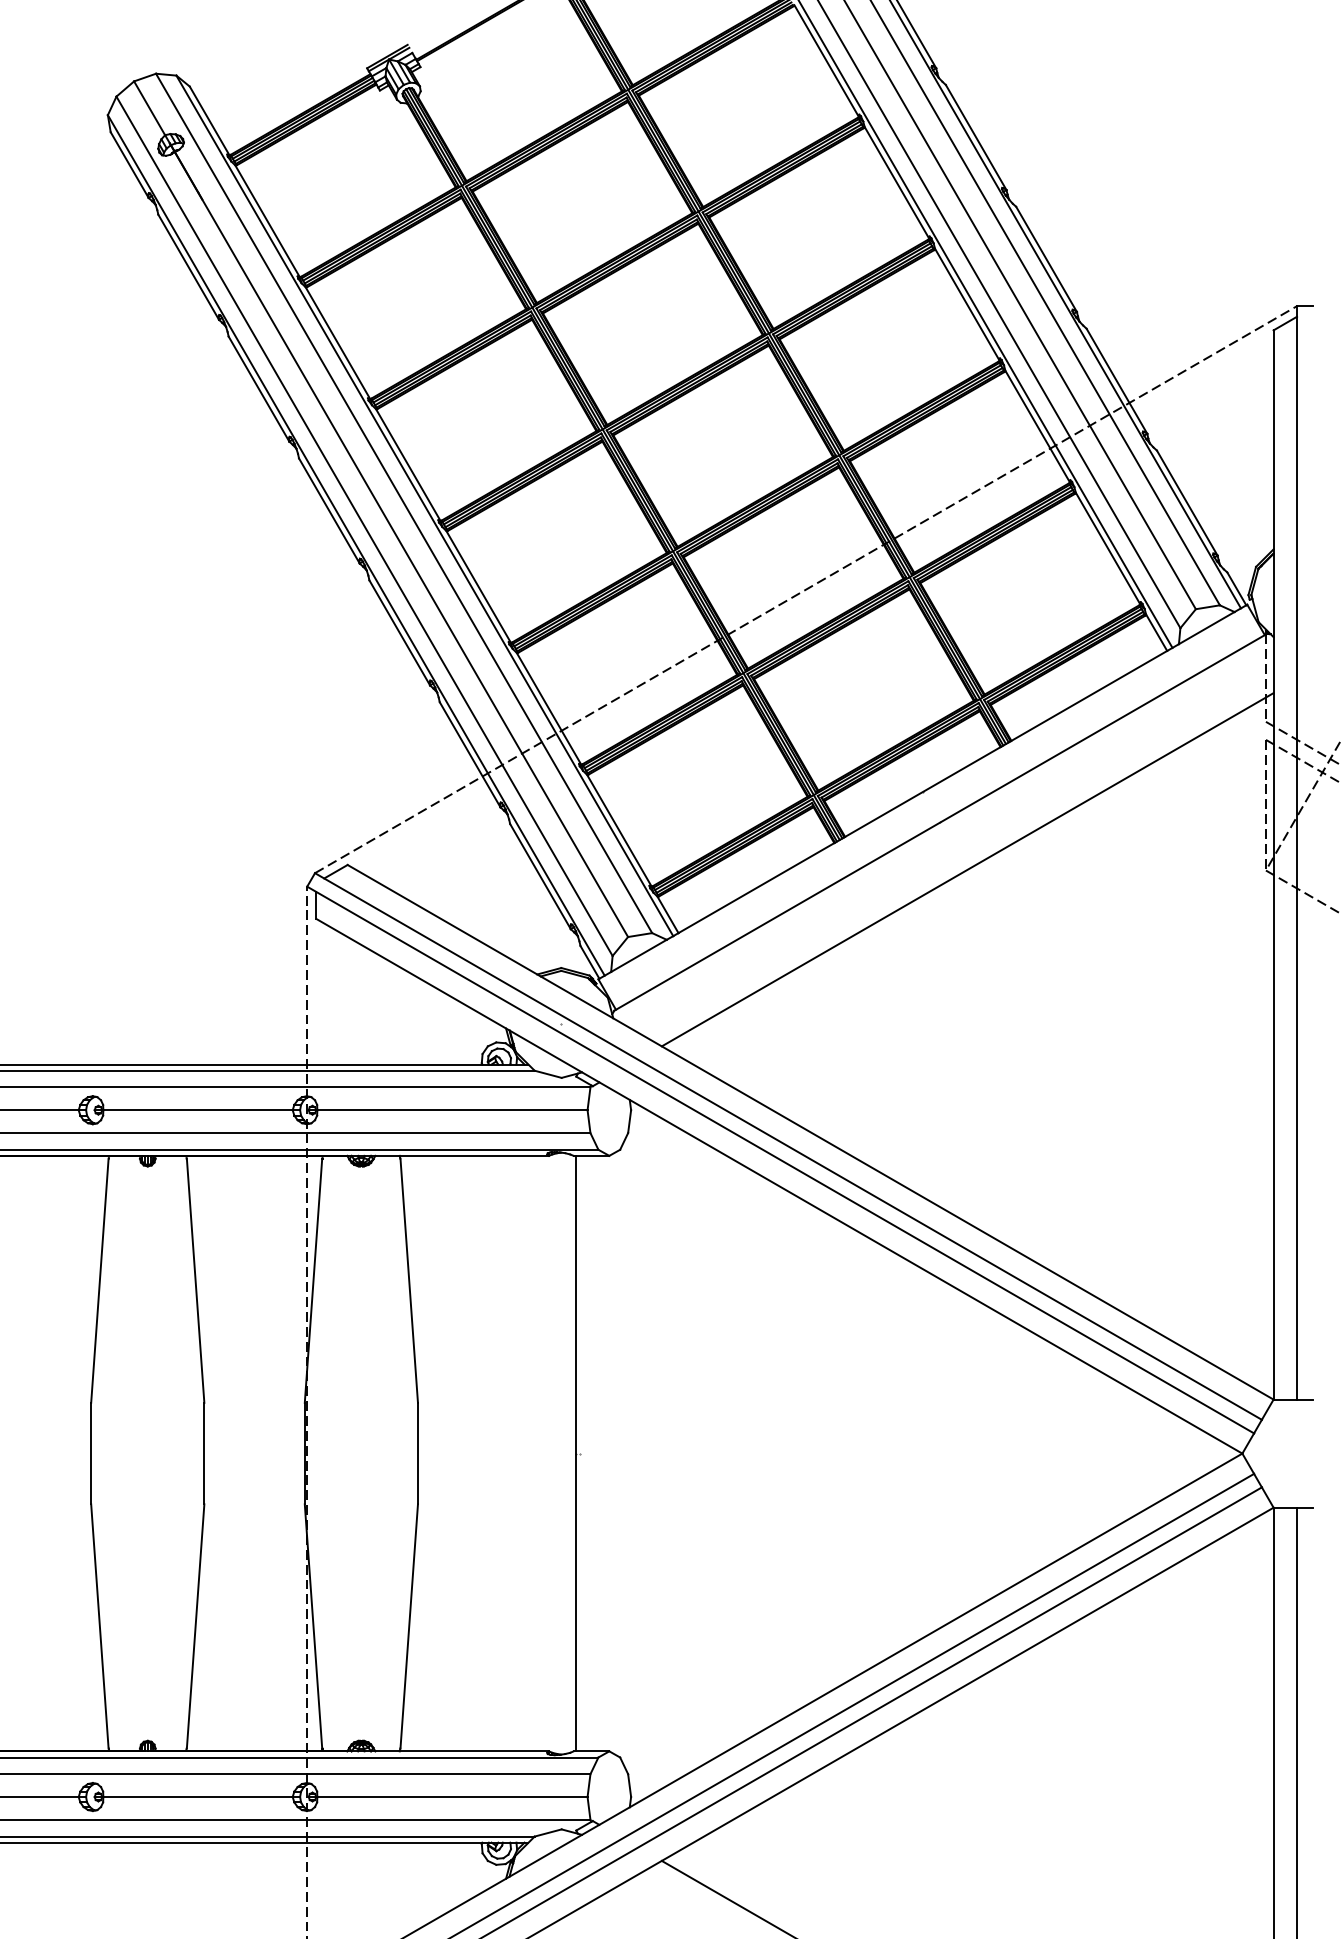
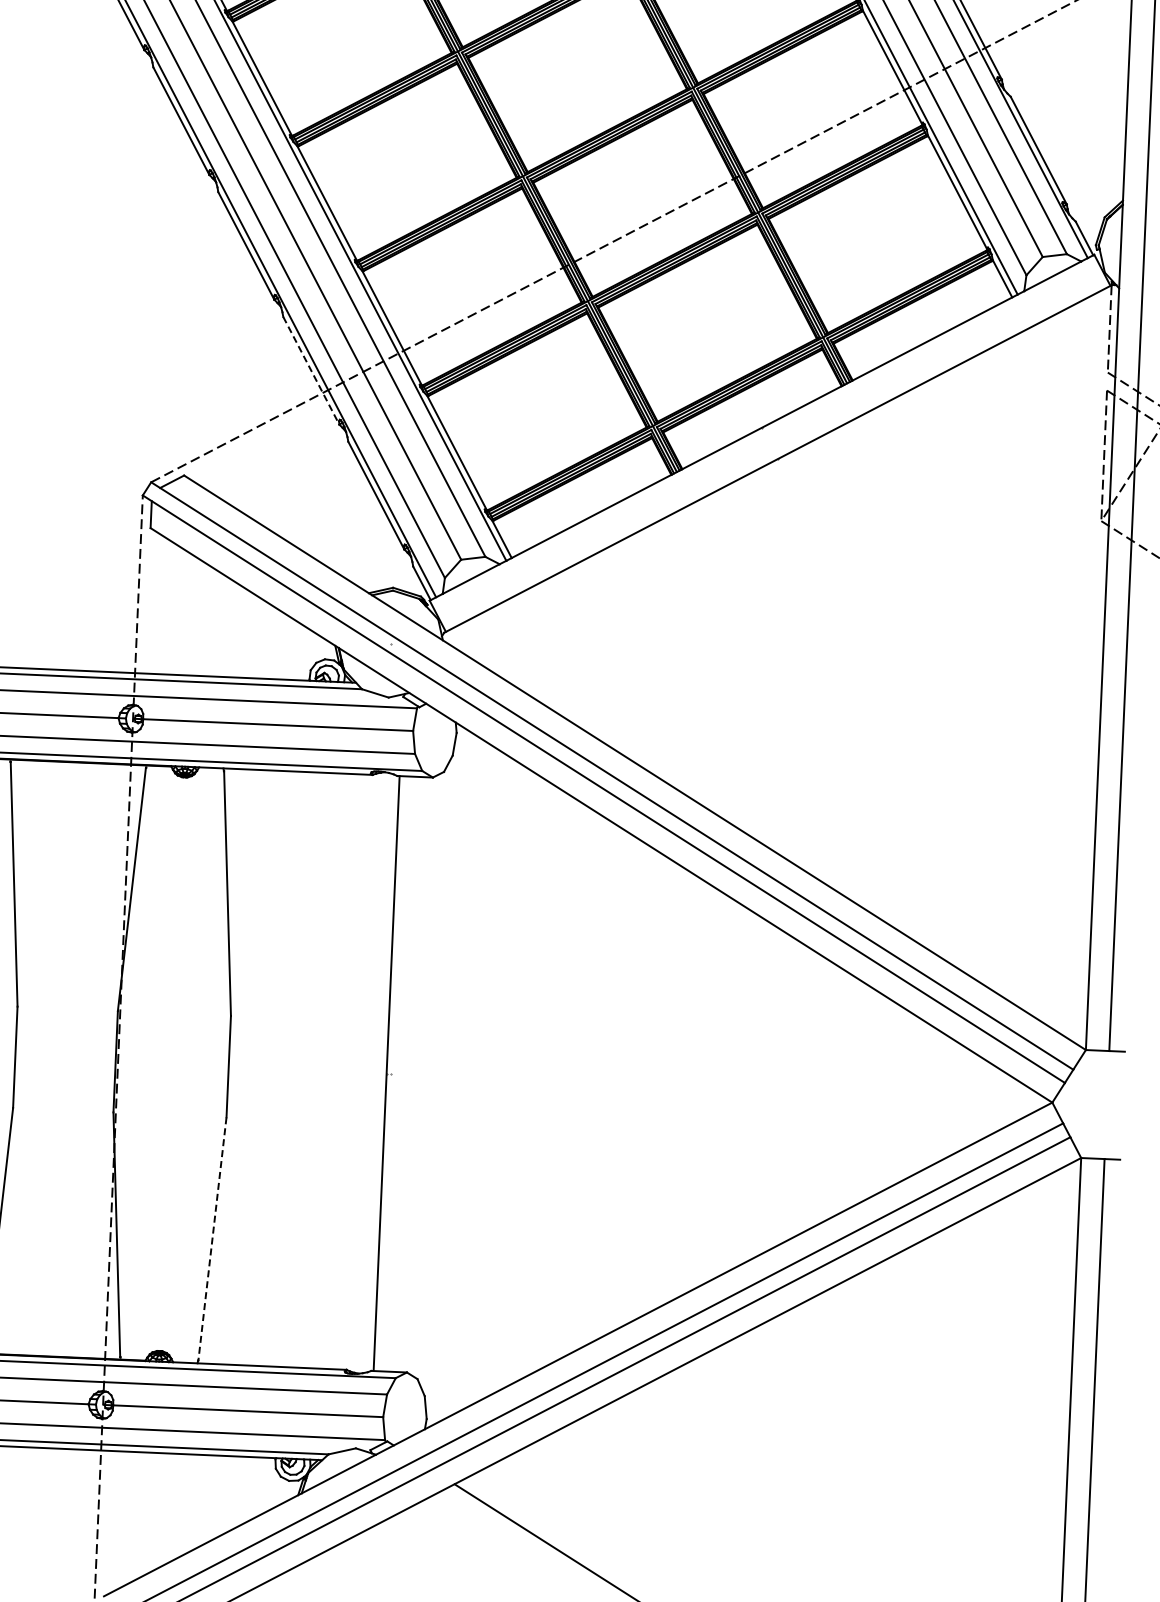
line: (470, 754) -> (311, 370), solid -> dashed
line: (967, 869) -> (803, 507), removed
line: (409, 1626) -> (212, 1239), solid -> dashed

